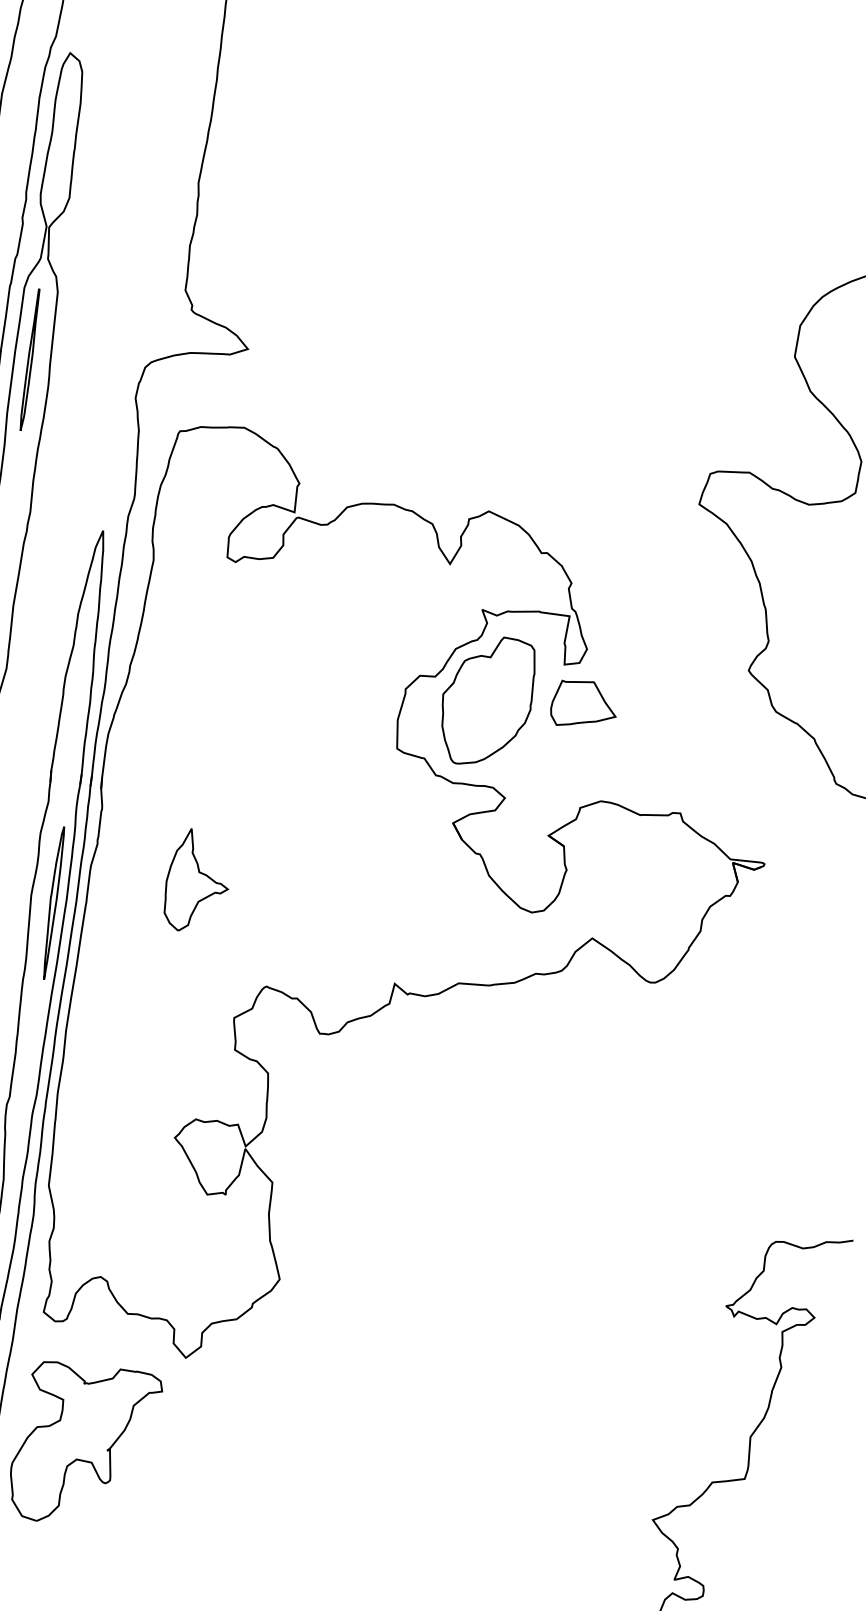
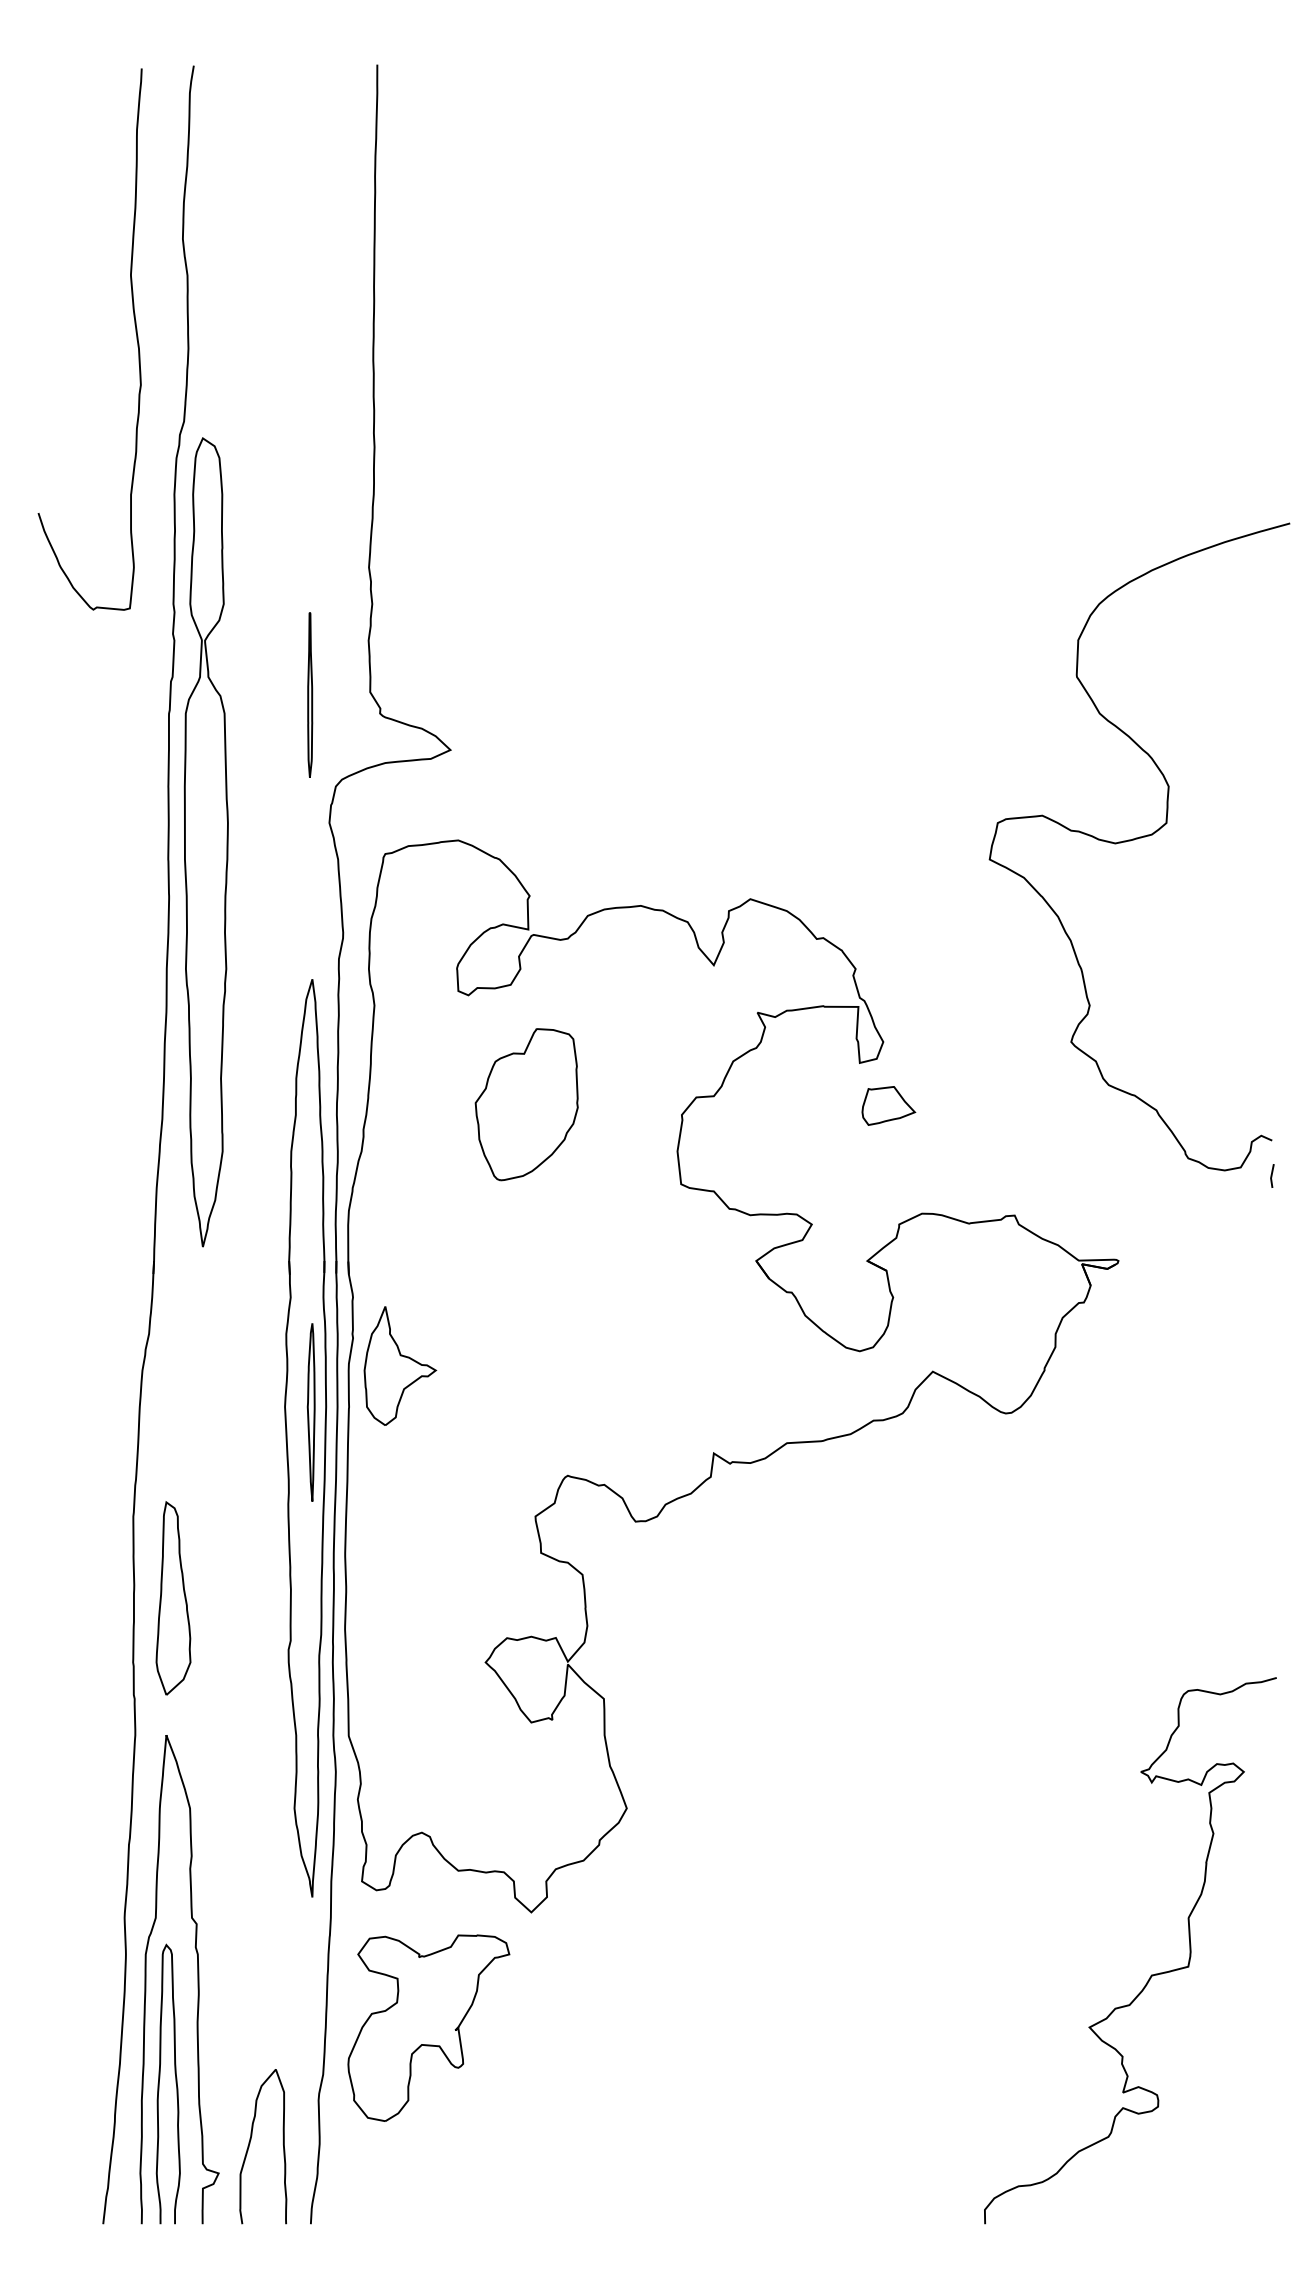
part: (30, 359) -> (310, 694), moved
part: (486, 701) -> (526, 1104), moved
part: (584, 704) -> (888, 1105), size x0.7
part: (198, 881) -> (400, 1365), moved

